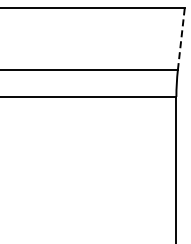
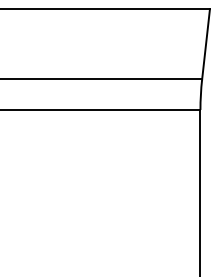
line: (181, 38) -> (206, 43), dashed -> solid

